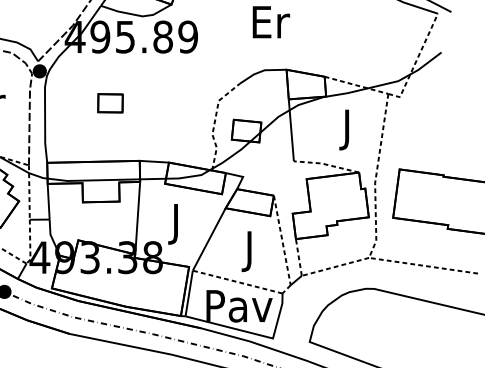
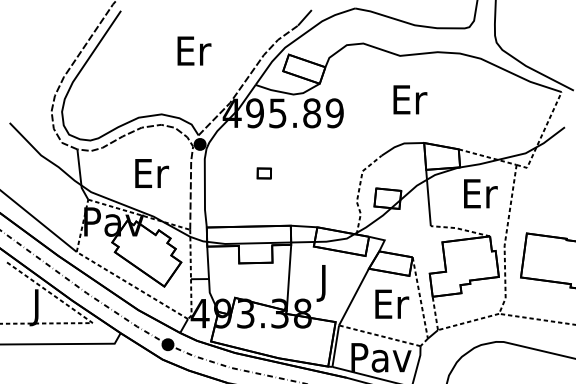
part: (110, 103) -> (264, 173), size x0.6
text: (348, 129) -> (480, 197), J -> Er
text: (251, 250) -> (392, 307), J -> Er

